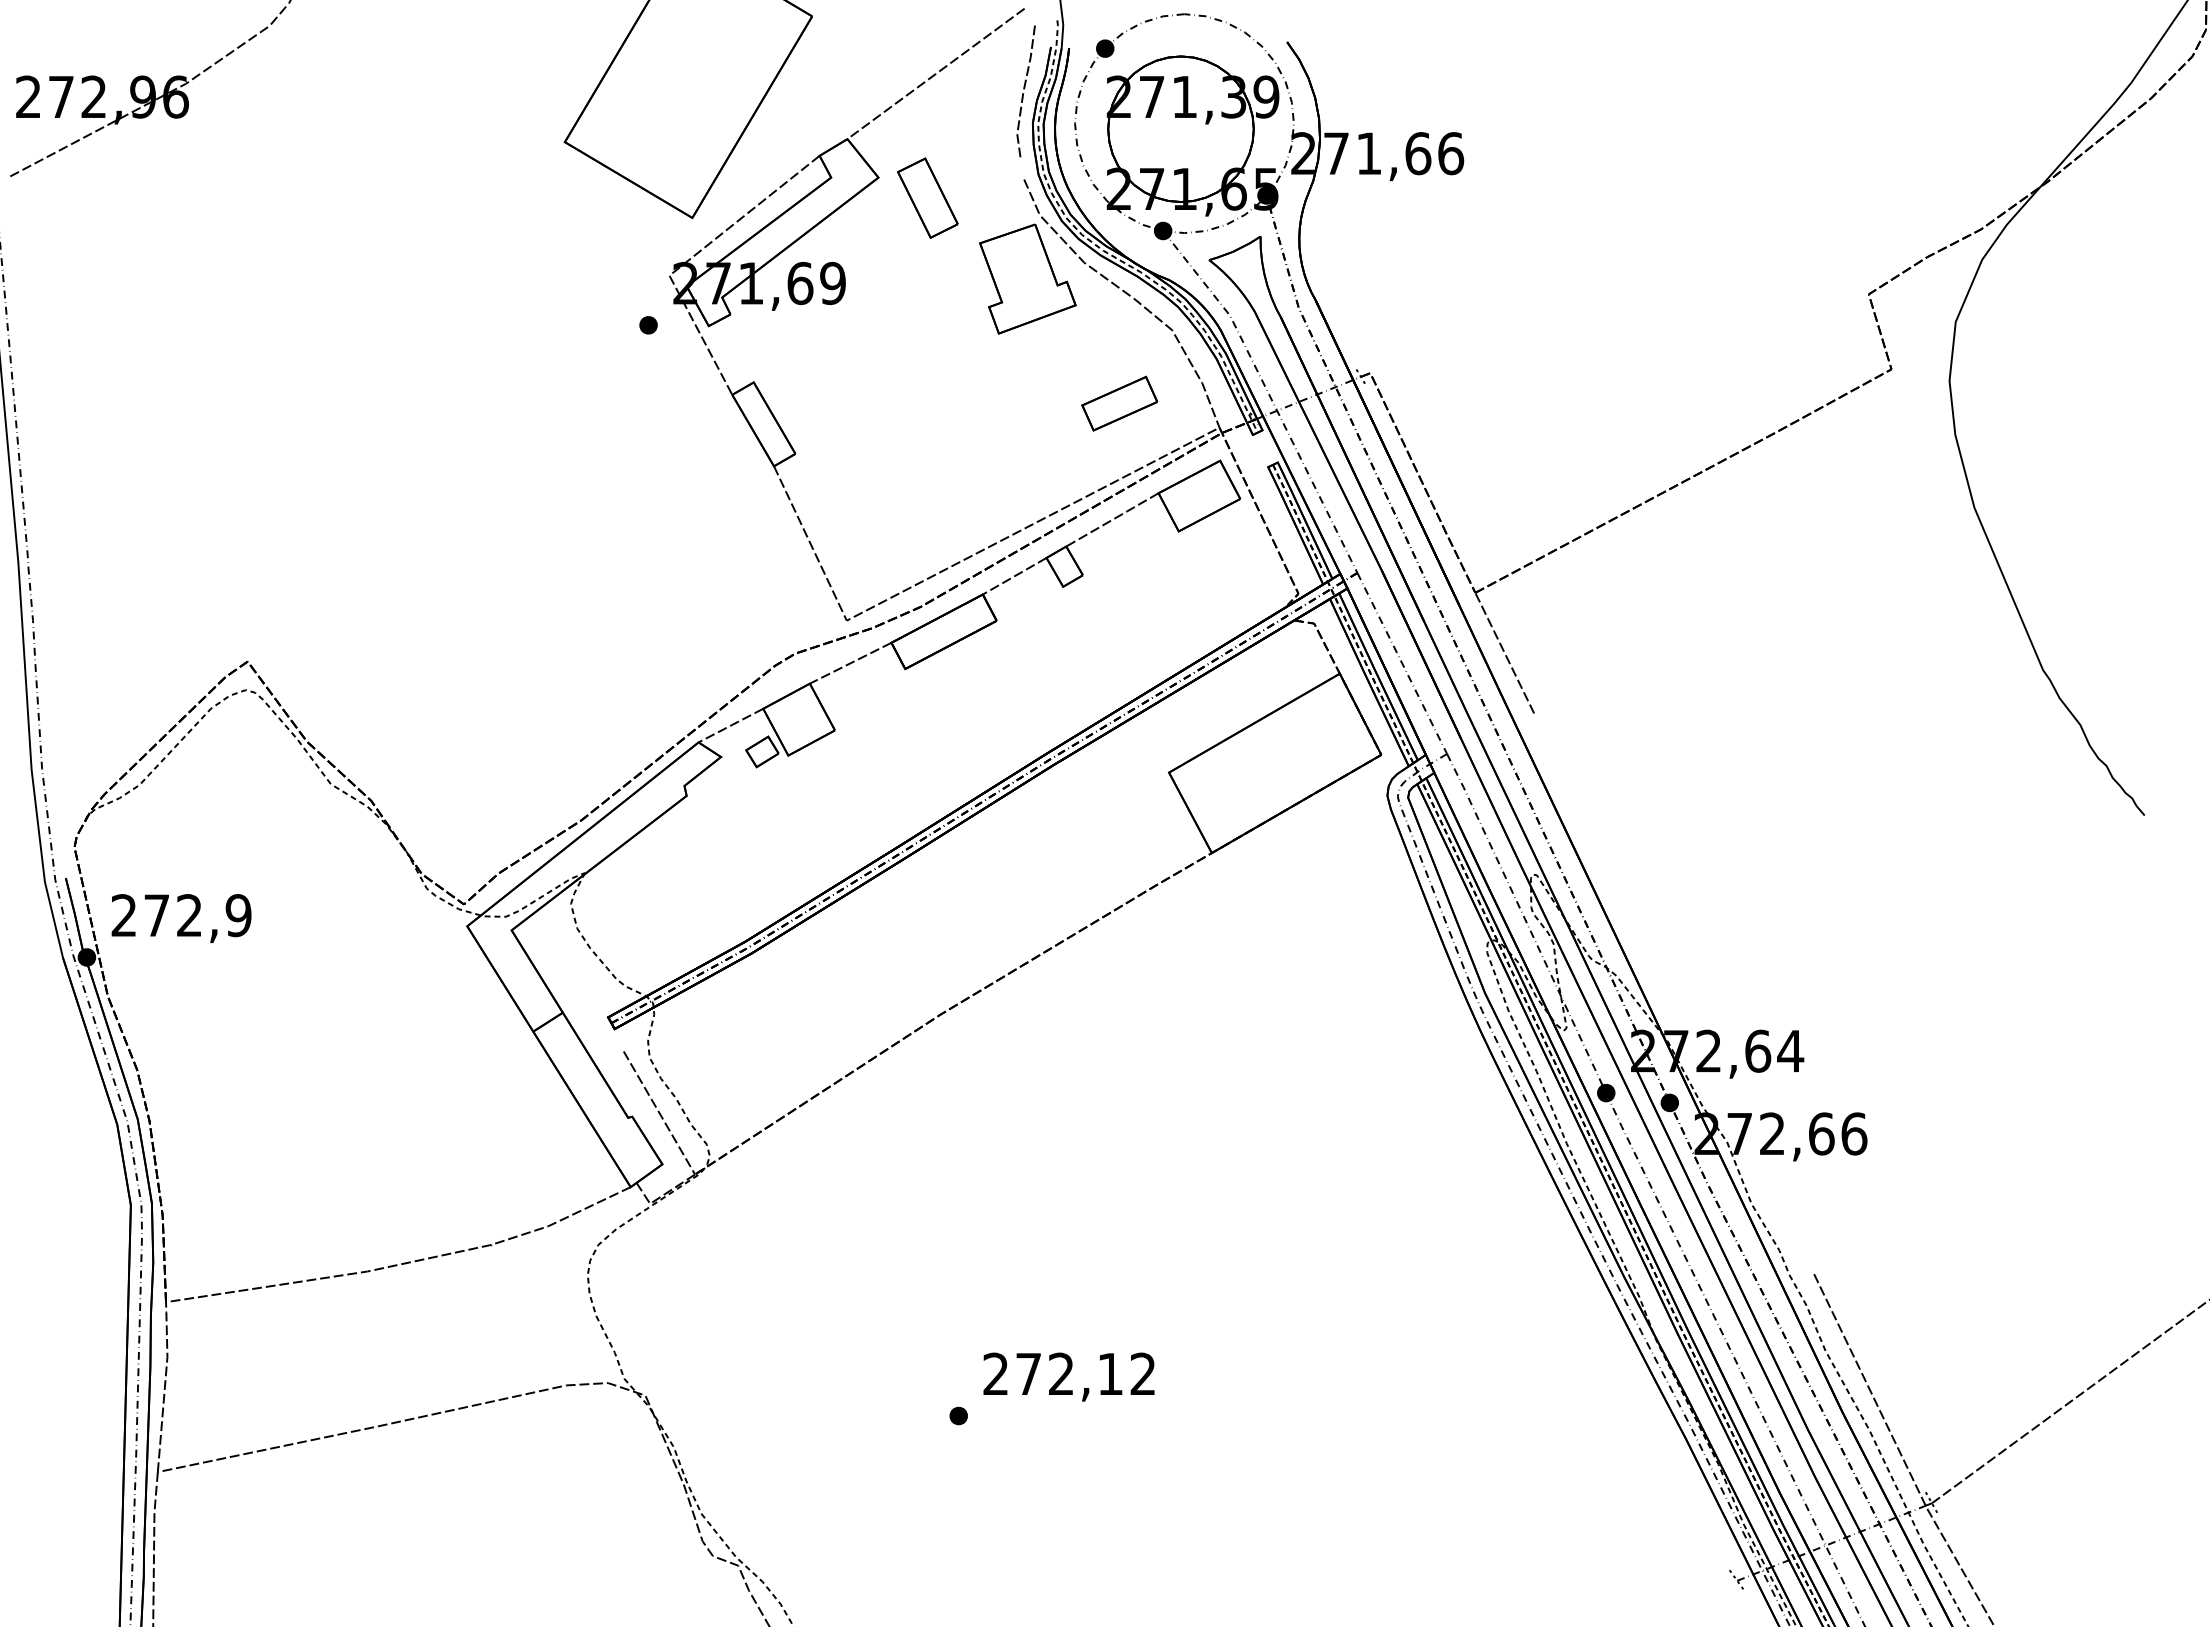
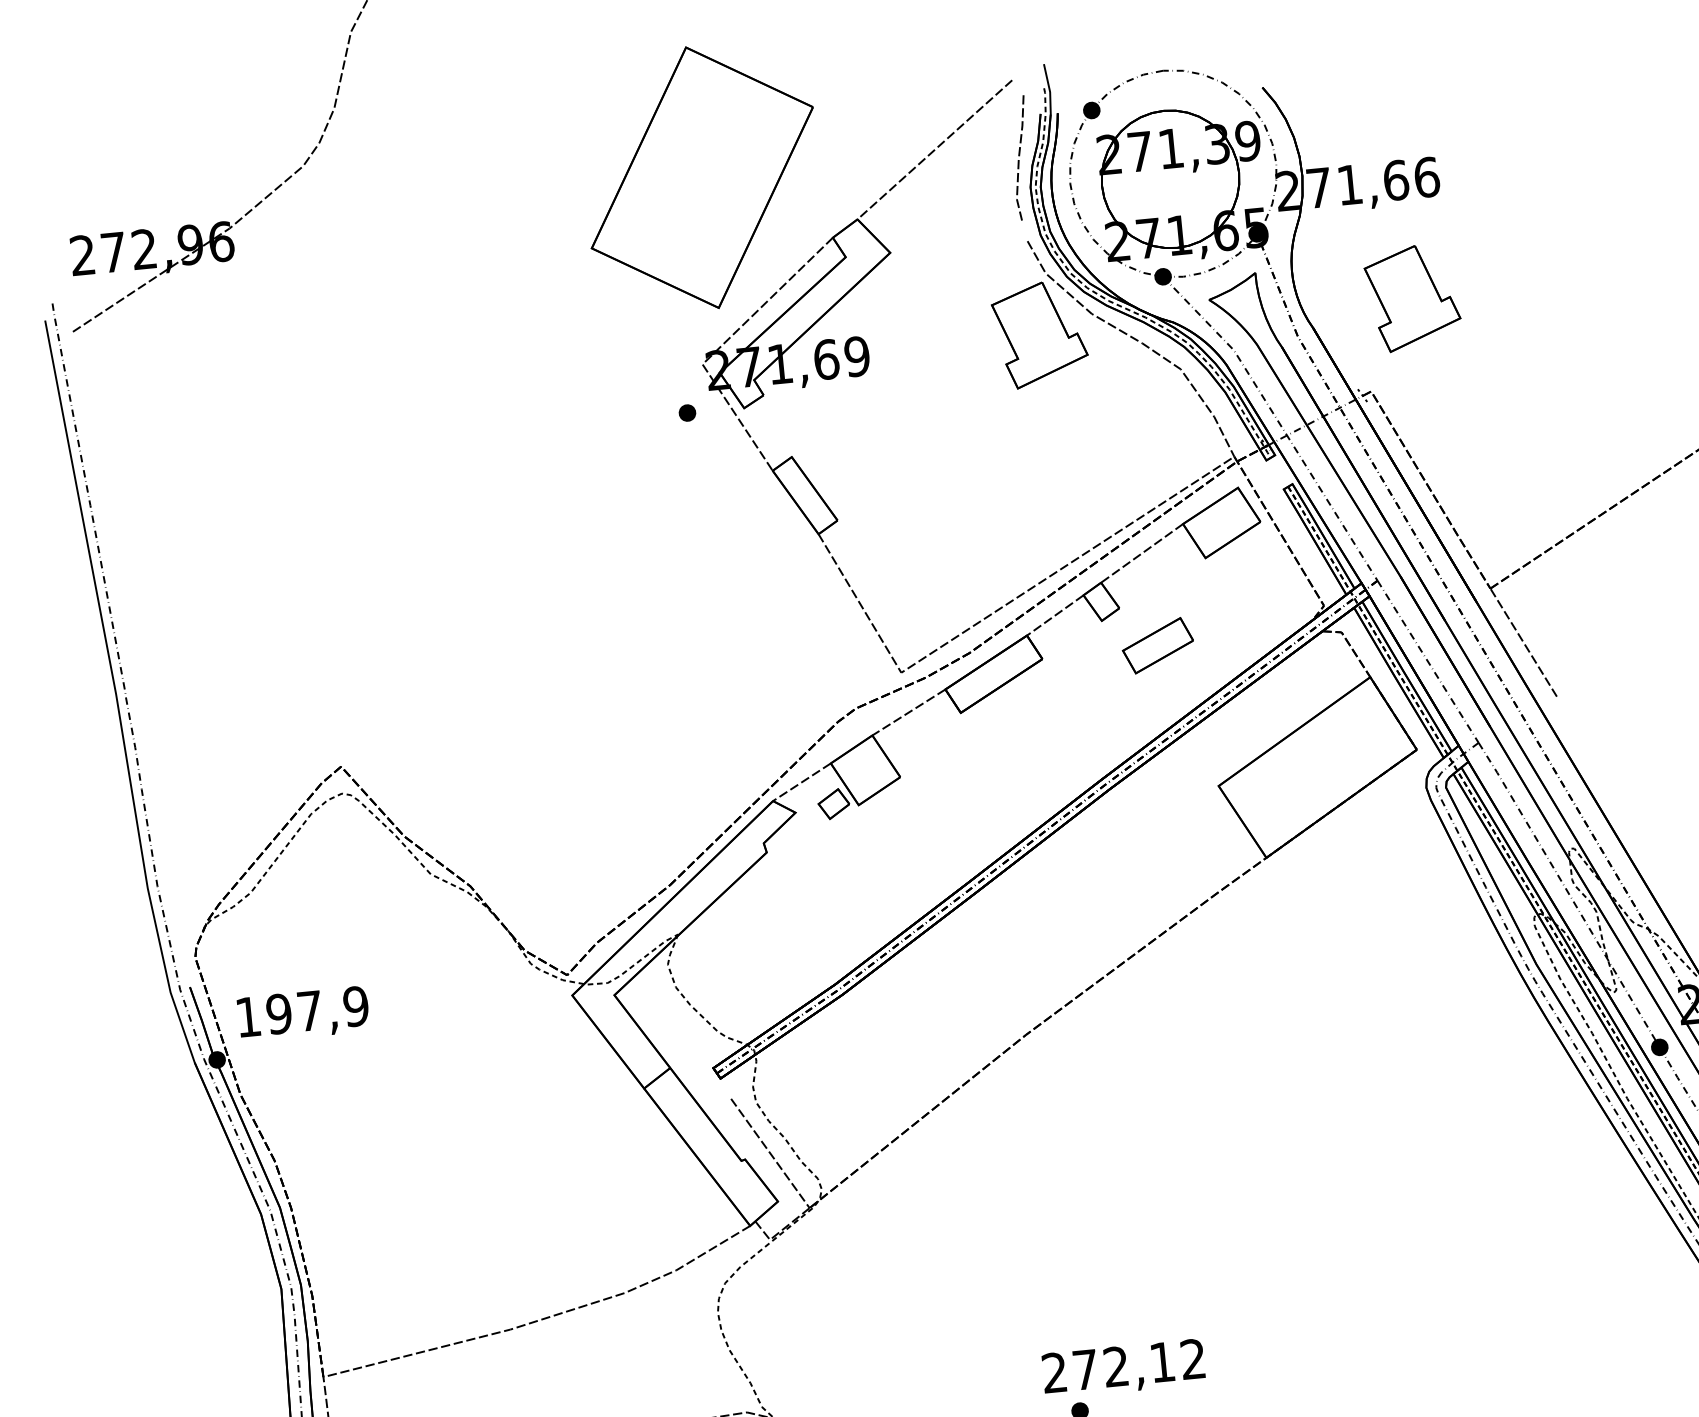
part: (927, 197) -> (938, 267), removed
part: (1423, 278) -> (1412, 297), added
part: (1119, 403) -> (1157, 645), moved
text: (156, 915) -> (278, 1014), 272,9 -> 197,9
text: (1068, 1376) -> (1123, 1368), moved

